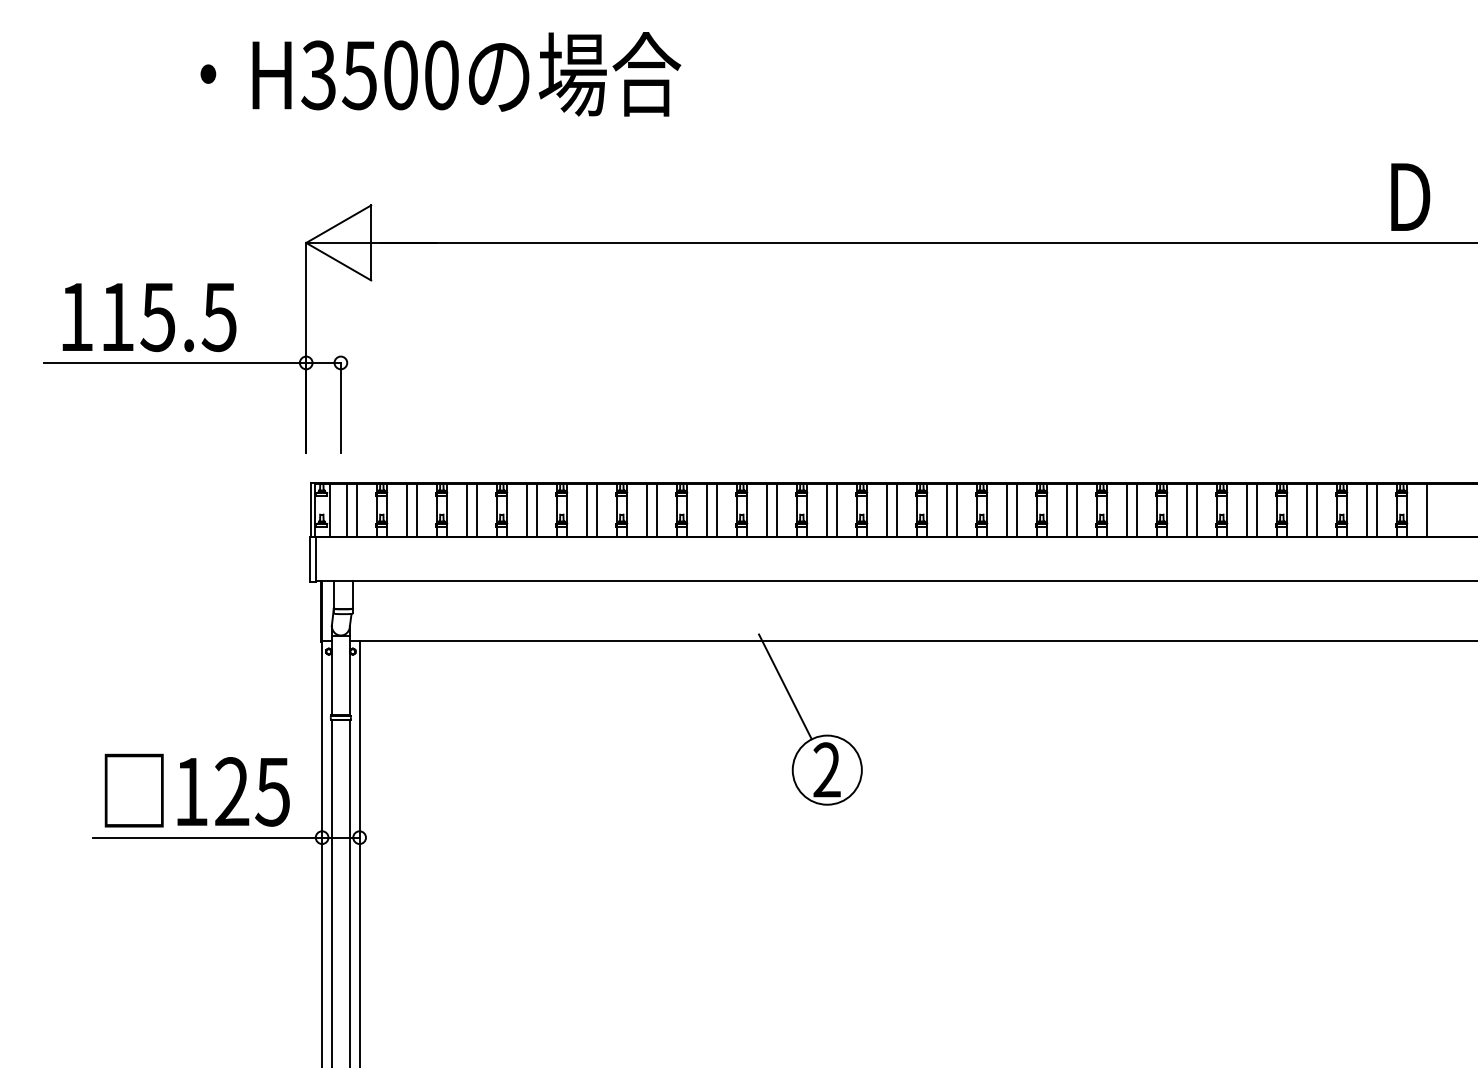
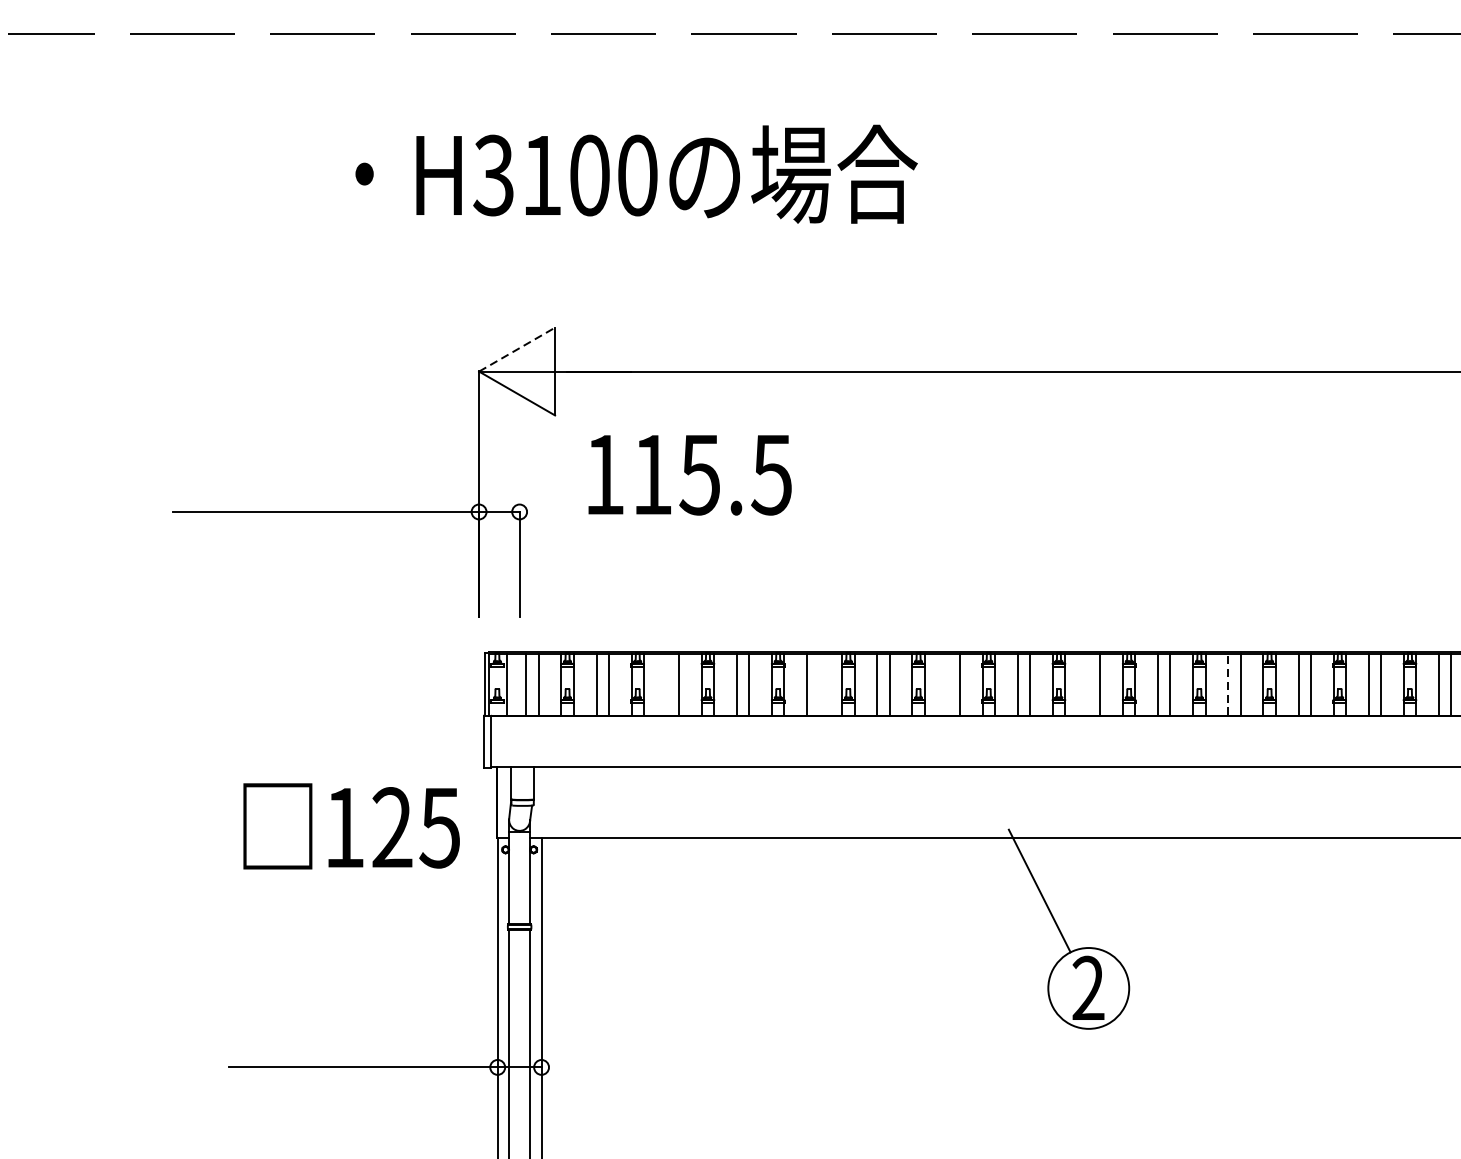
text: (359, 75) -> (541, 175), H3500 -> H3100
line: (339, 223) -> (518, 348), solid -> dashed
text: (149, 317) -> (690, 475), moved
line: (946, 509) -> (1228, 683), solid -> dashed
line: (466, 510) -> (666, 684), removed
line: (597, 510) -> (819, 684), removed
line: (706, 510) -> (947, 684), removed
line: (826, 510) -> (1087, 684), removed
text: (196, 790) -> (350, 826), moved

